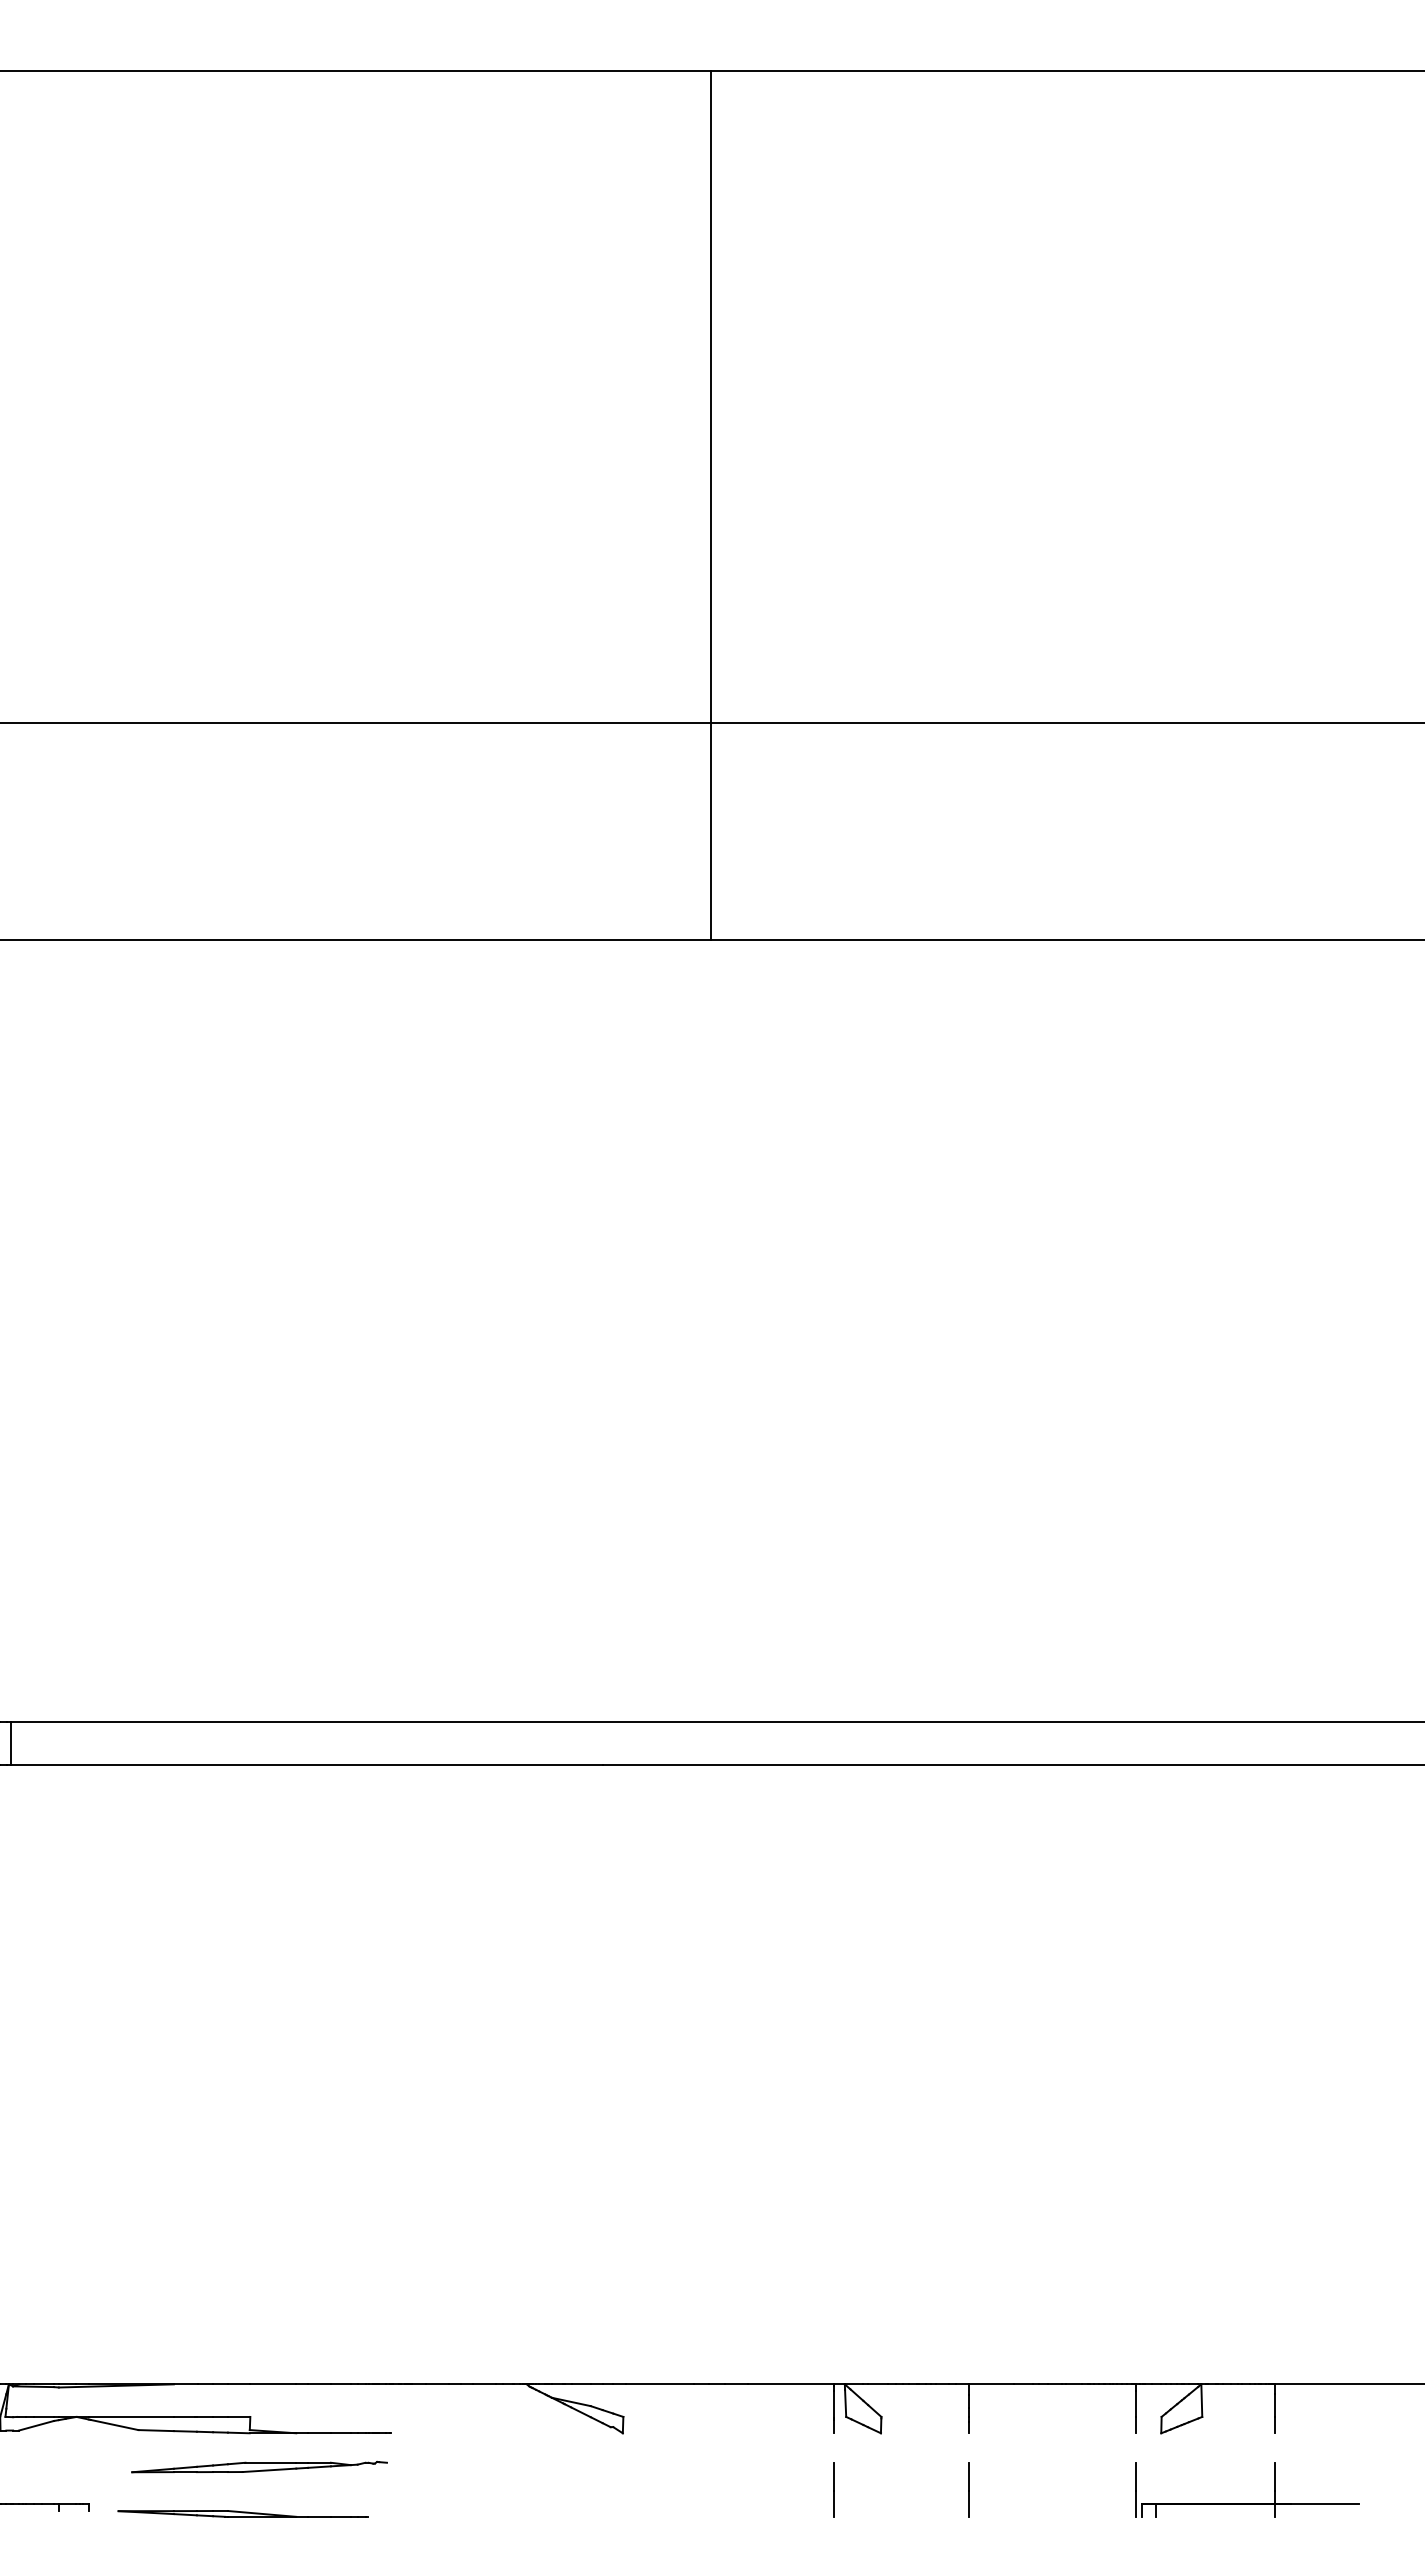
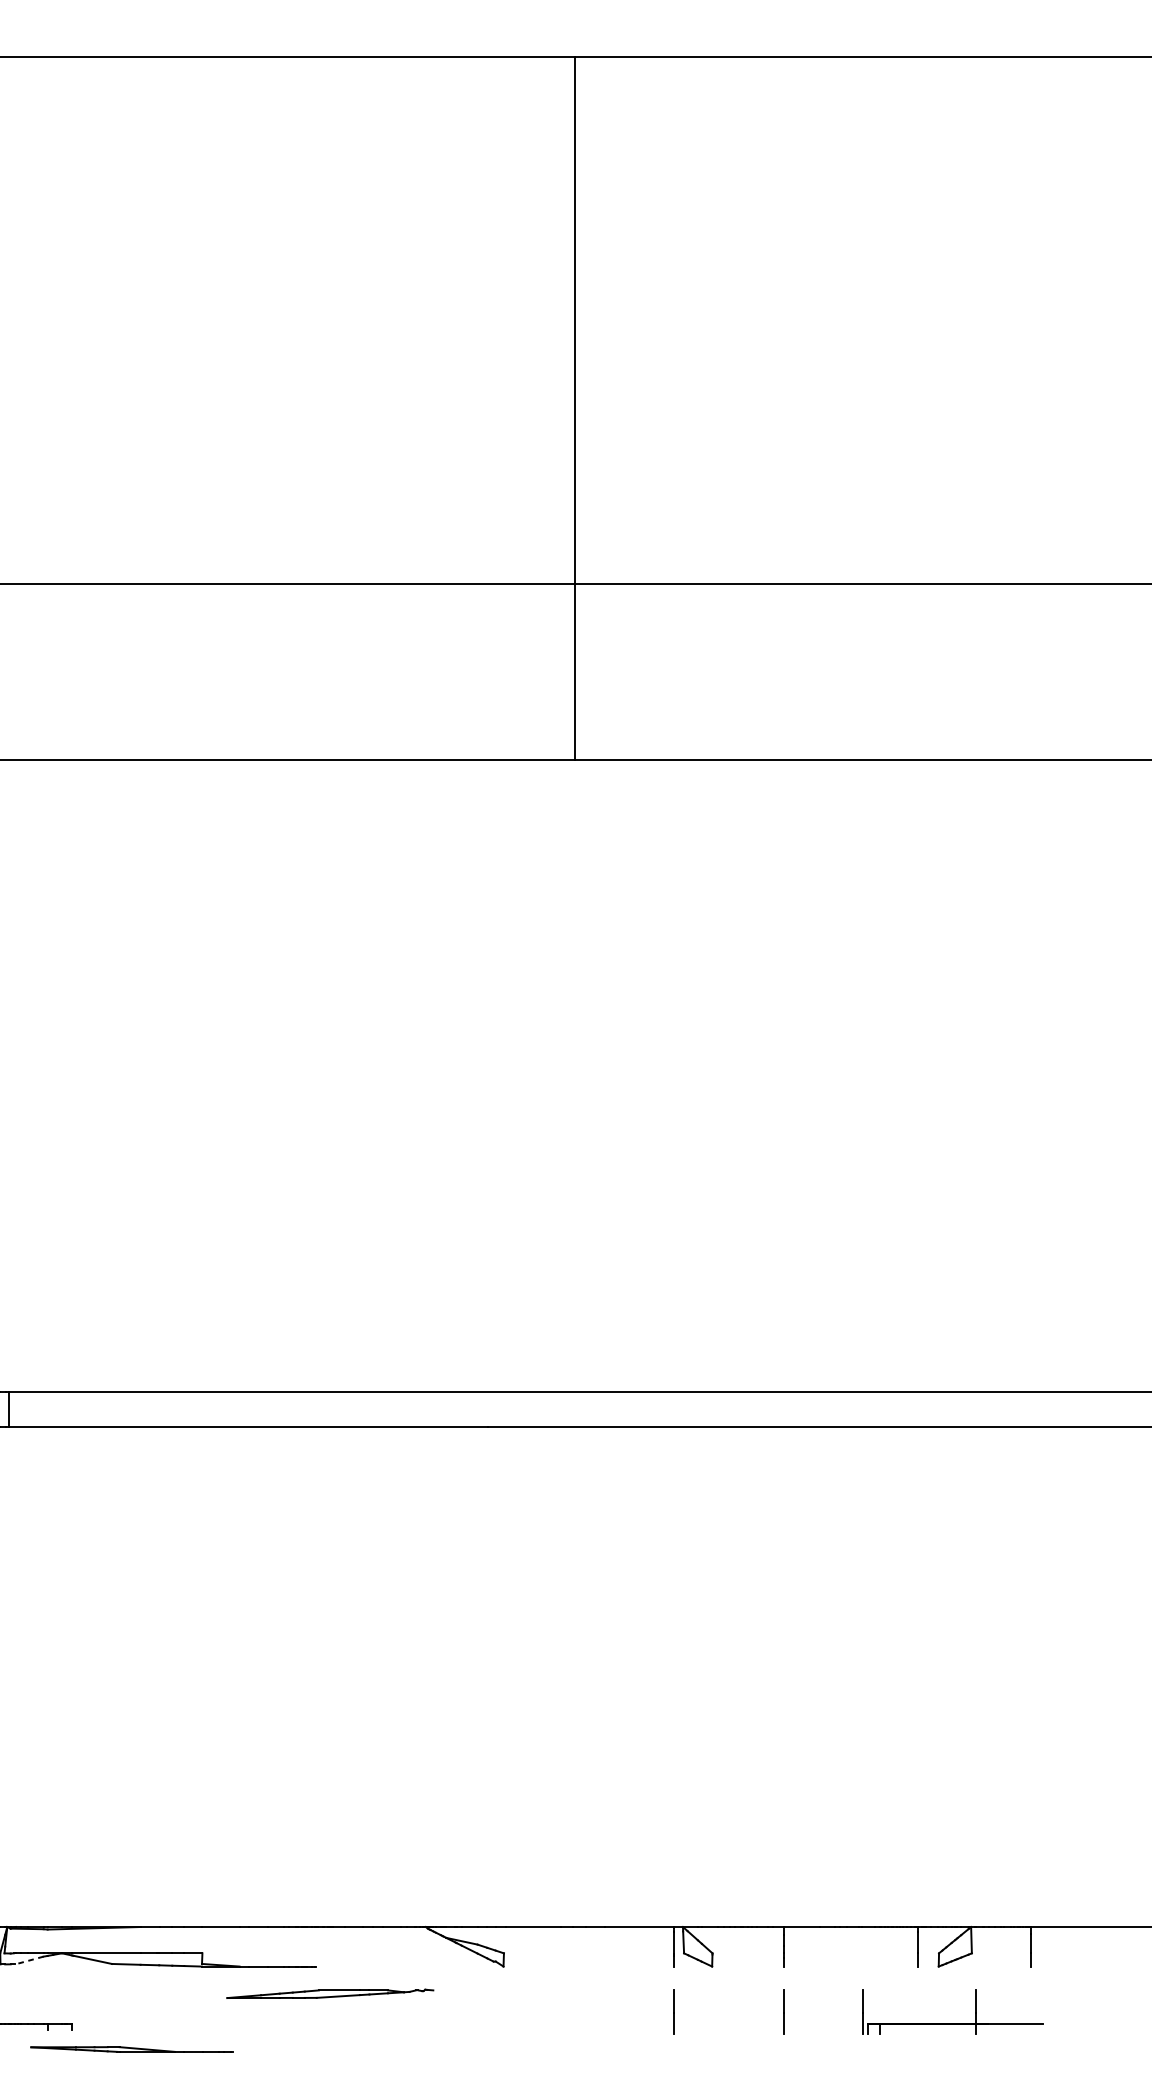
line: (36, 2425) -> (29, 1960), solid -> dashed
part: (259, 2466) -> (330, 1993), moved
part: (1247, 2503) -> (953, 2023), moved
part: (242, 2513) -> (131, 2049), moved

